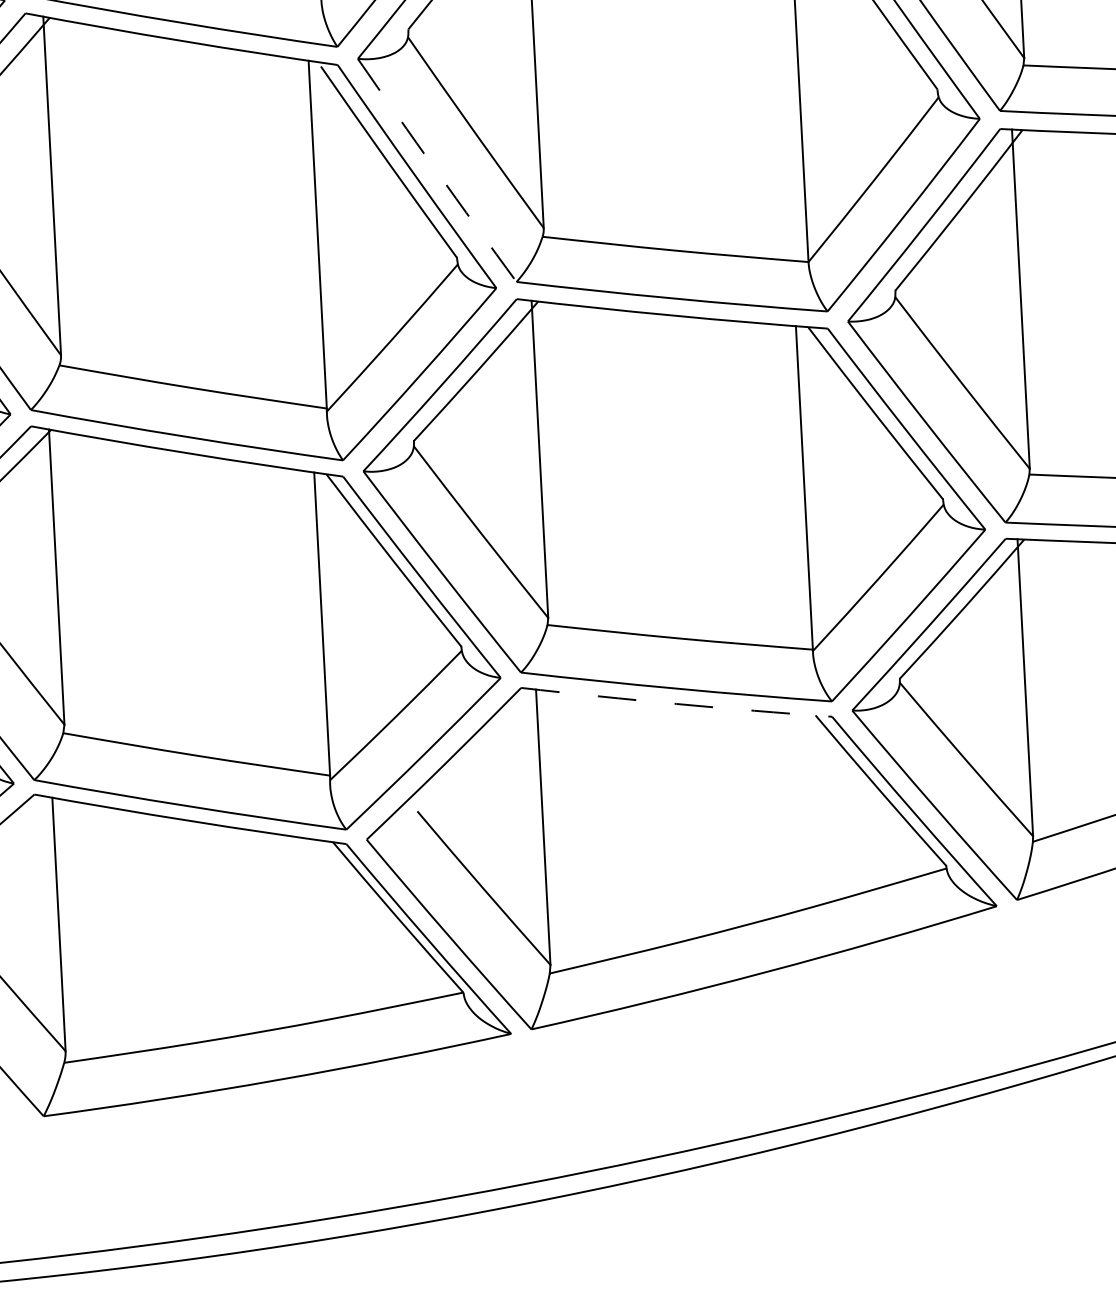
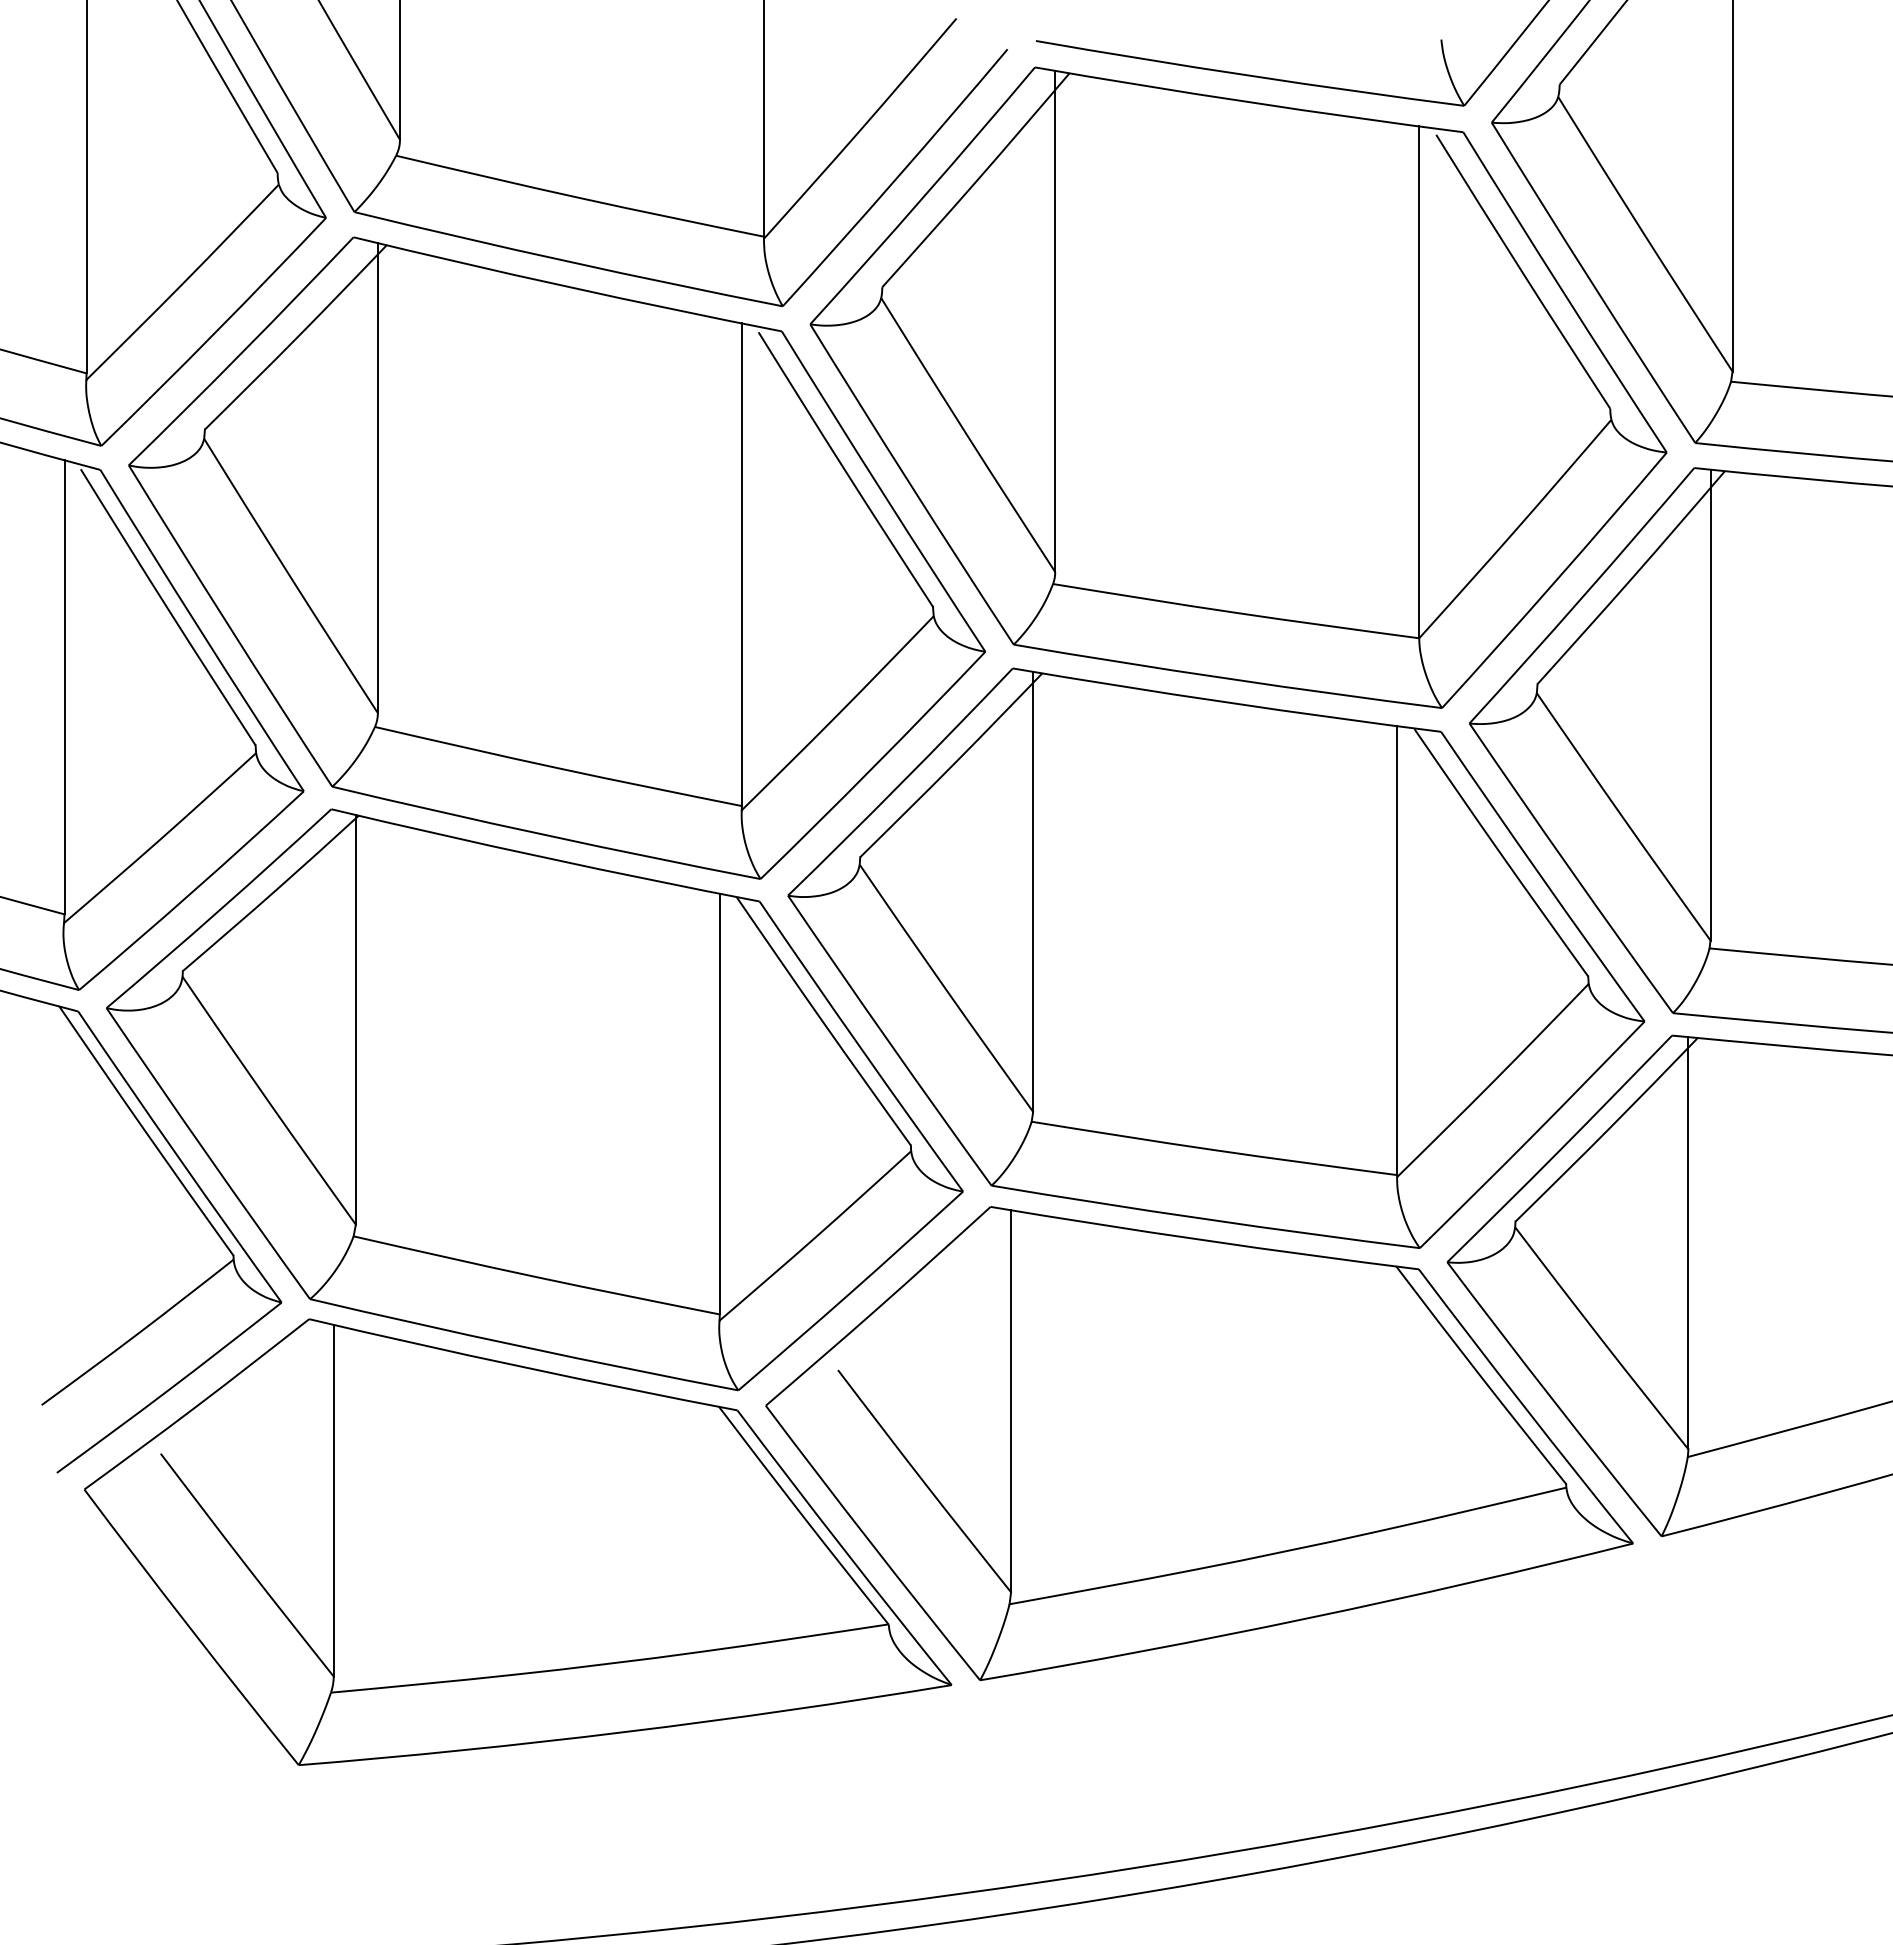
arc: (436, 171) -> (910, 485), dashed -> solid
arc: (676, 704) -> (1204, 1240), dashed -> solid

